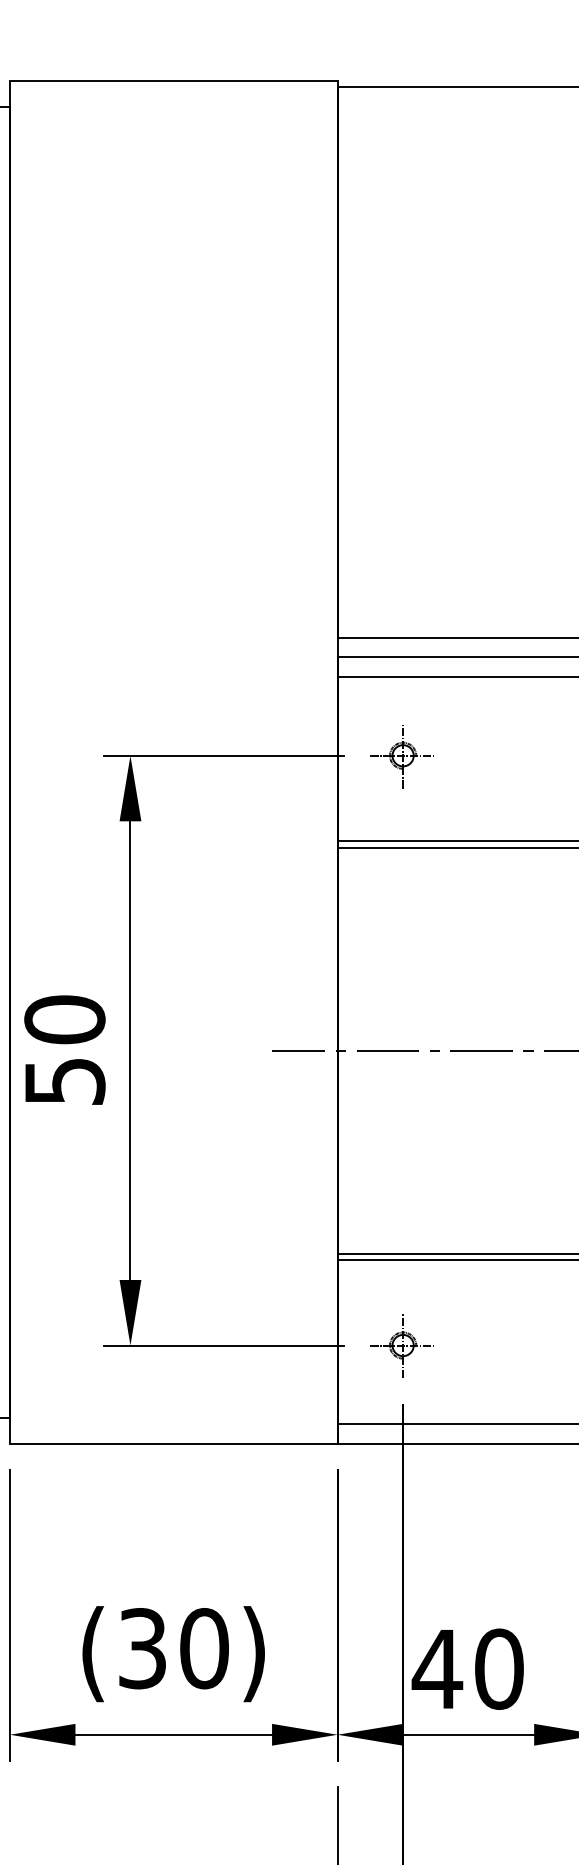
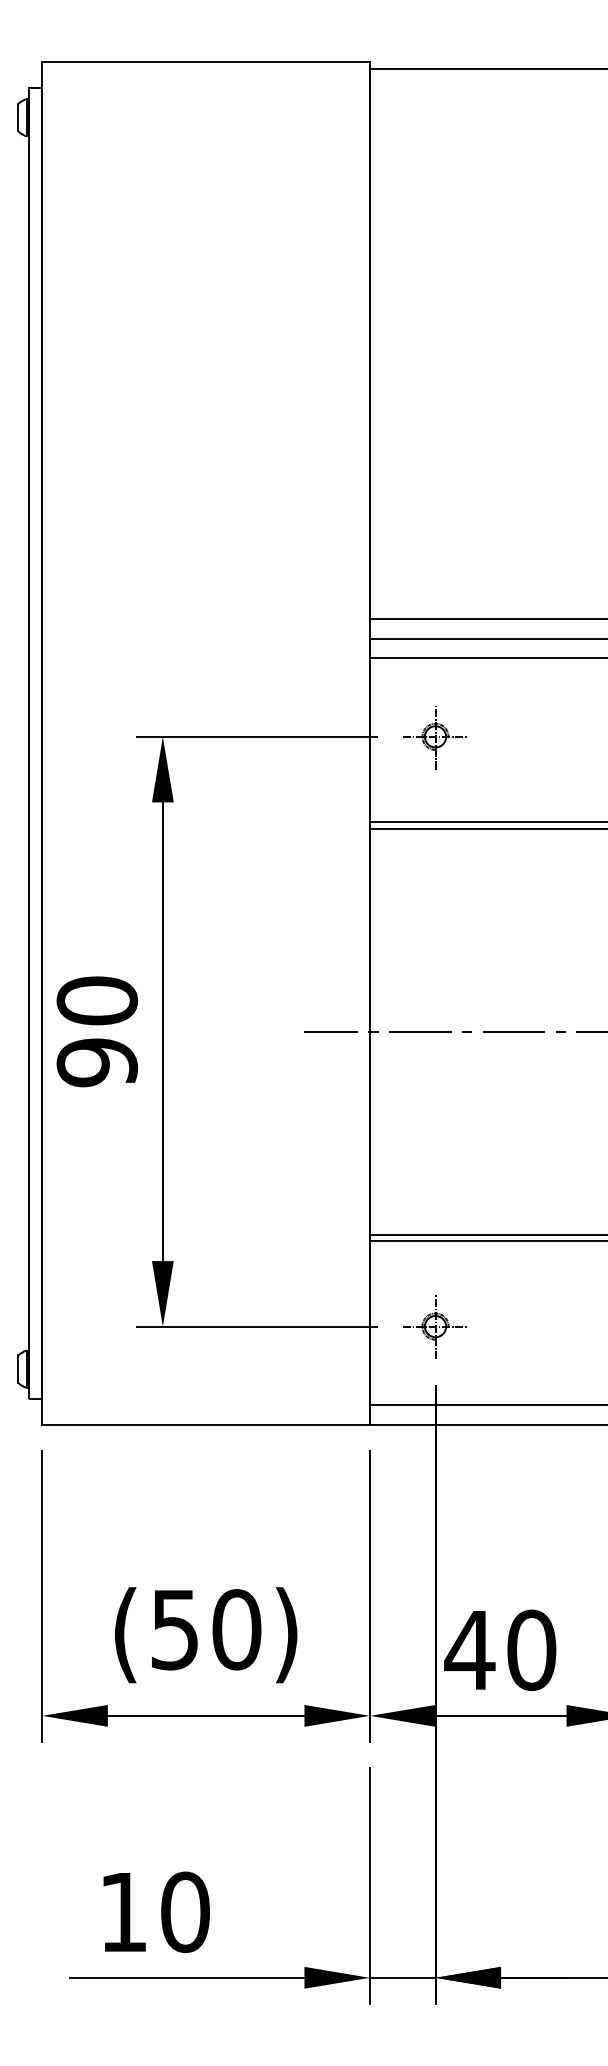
text: (64, 1081) -> (96, 1062), 50 -> 90
text: (142, 1648) -> (174, 1629), (30) -> (50)

